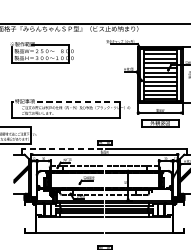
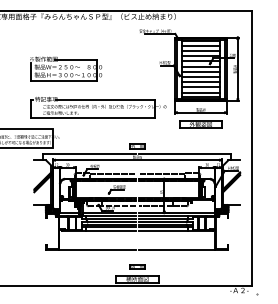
part: (42, 52) -> (66, 68), moved
line: (76, 101) -> (105, 99), dashed -> solid
line: (62, 148) -> (89, 153), dashed -> solid

